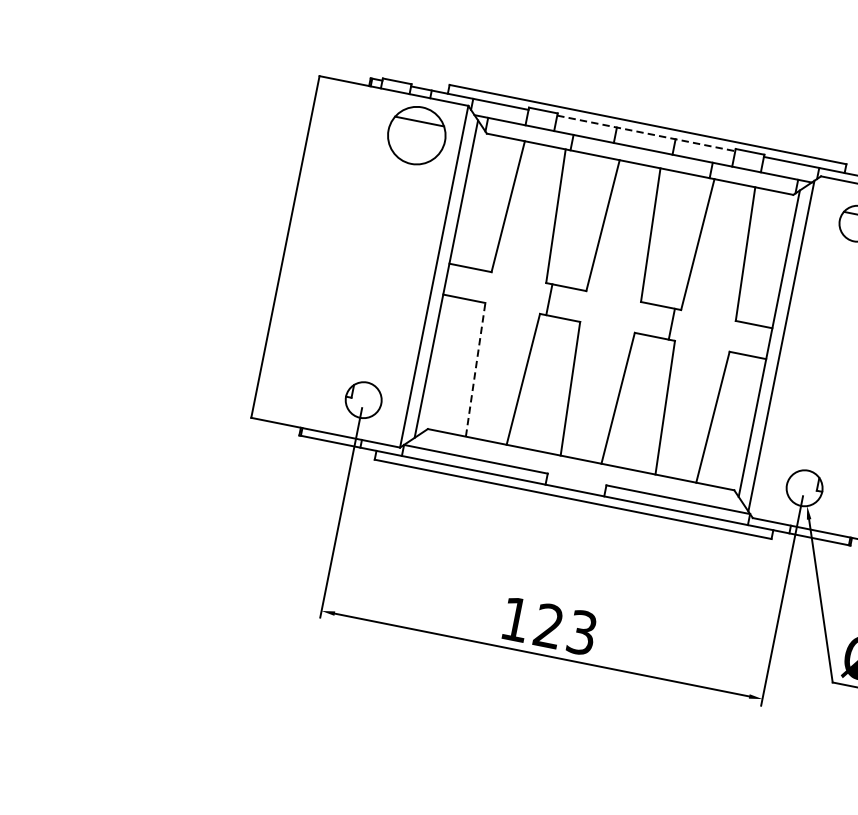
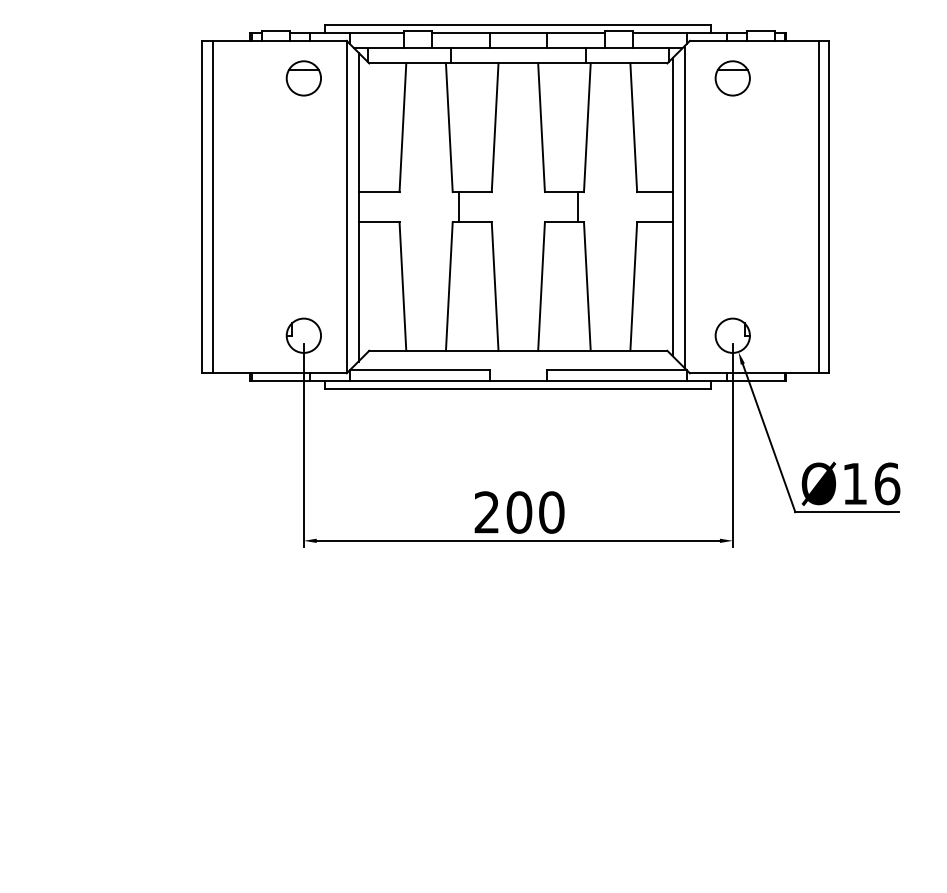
line: (646, 133) -> (518, 33), dashed -> solid
part: (416, 135) -> (303, 78), size x0.62
line: (296, 248) -> (212, 206), added
line: (475, 368) -> (402, 285), dashed -> solid
text: (549, 626) -> (519, 512), 123 -> 200

